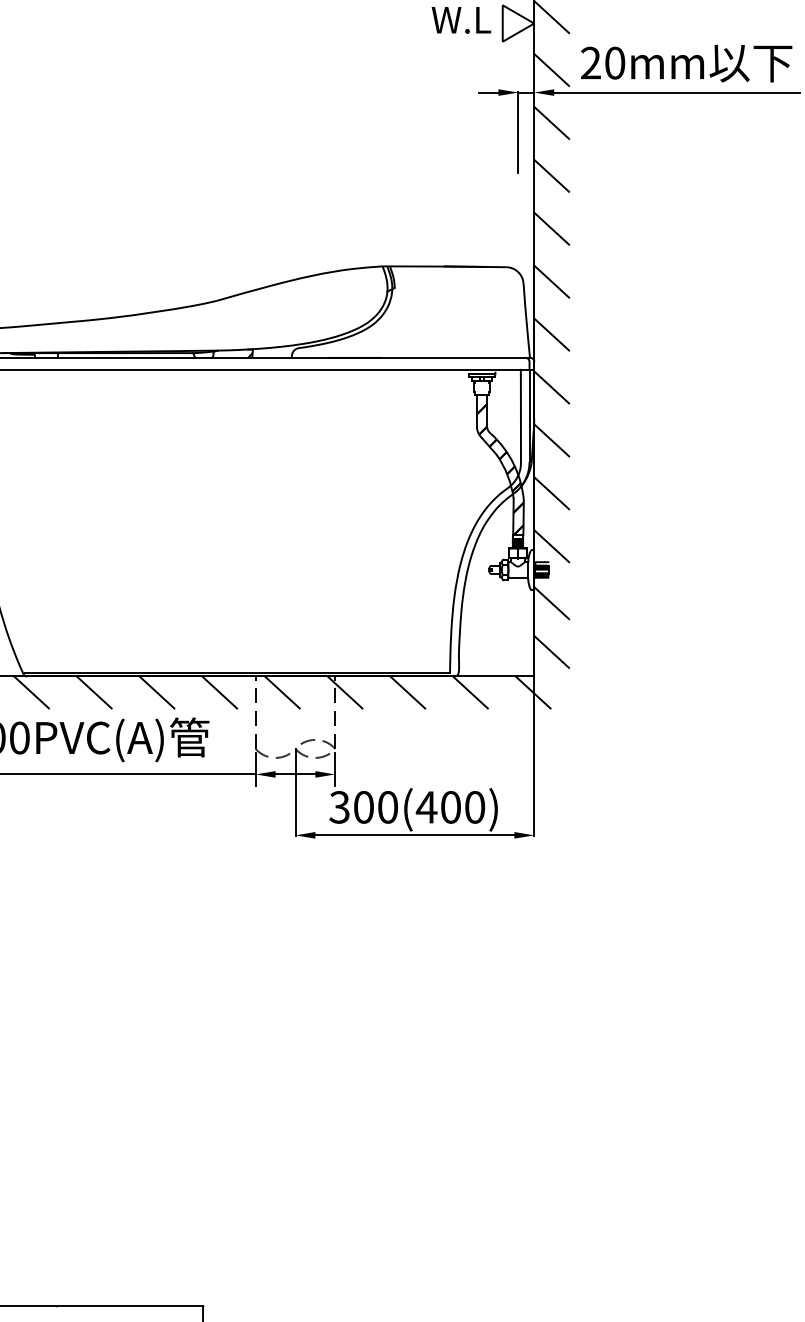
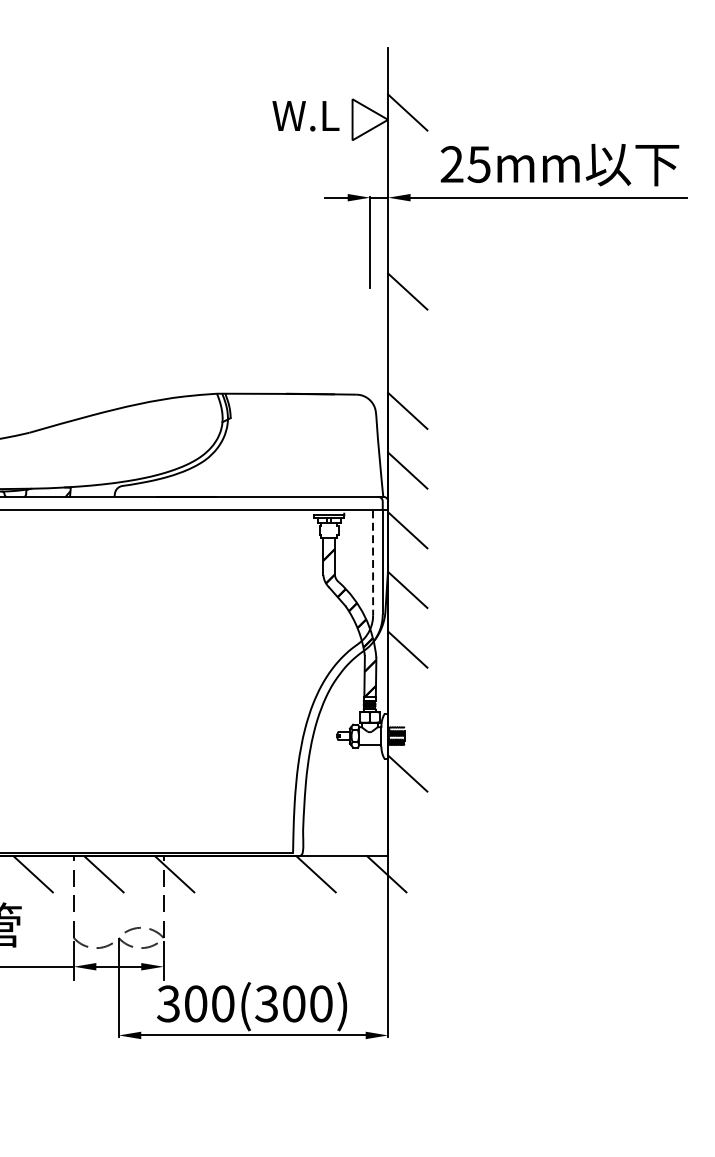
text: (614, 62) -> (478, 163), 20mm -> 25mm
line: (551, 70) -> (407, 172), removed
line: (551, 122) -> (407, 231), removed
line: (551, 228) -> (407, 350), removed
line: (520, 416) -> (372, 563), solid -> dashed
line: (551, 546) -> (407, 709), removed
line: (551, 651) -> (407, 828), removed
line: (407, 692) -> (245, 874), removed
text: (426, 807) -> (266, 1004), 300(400) -> 300(300)

